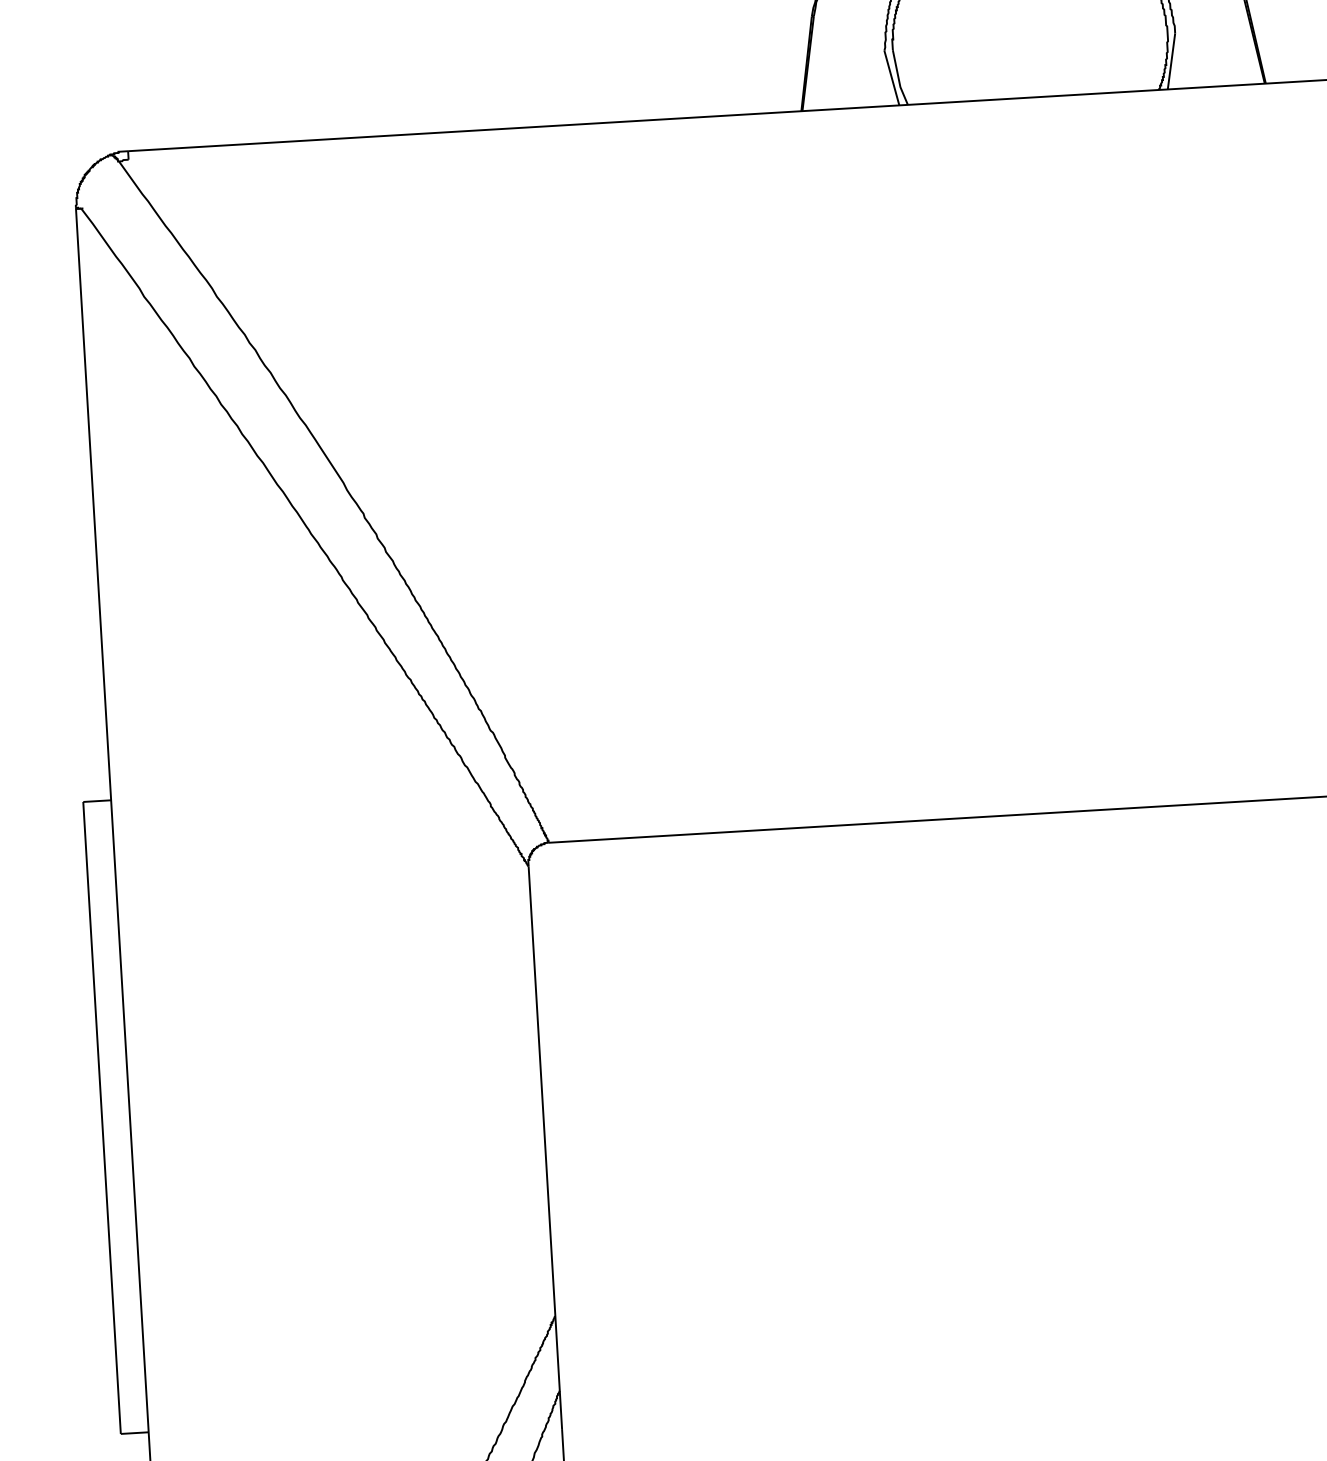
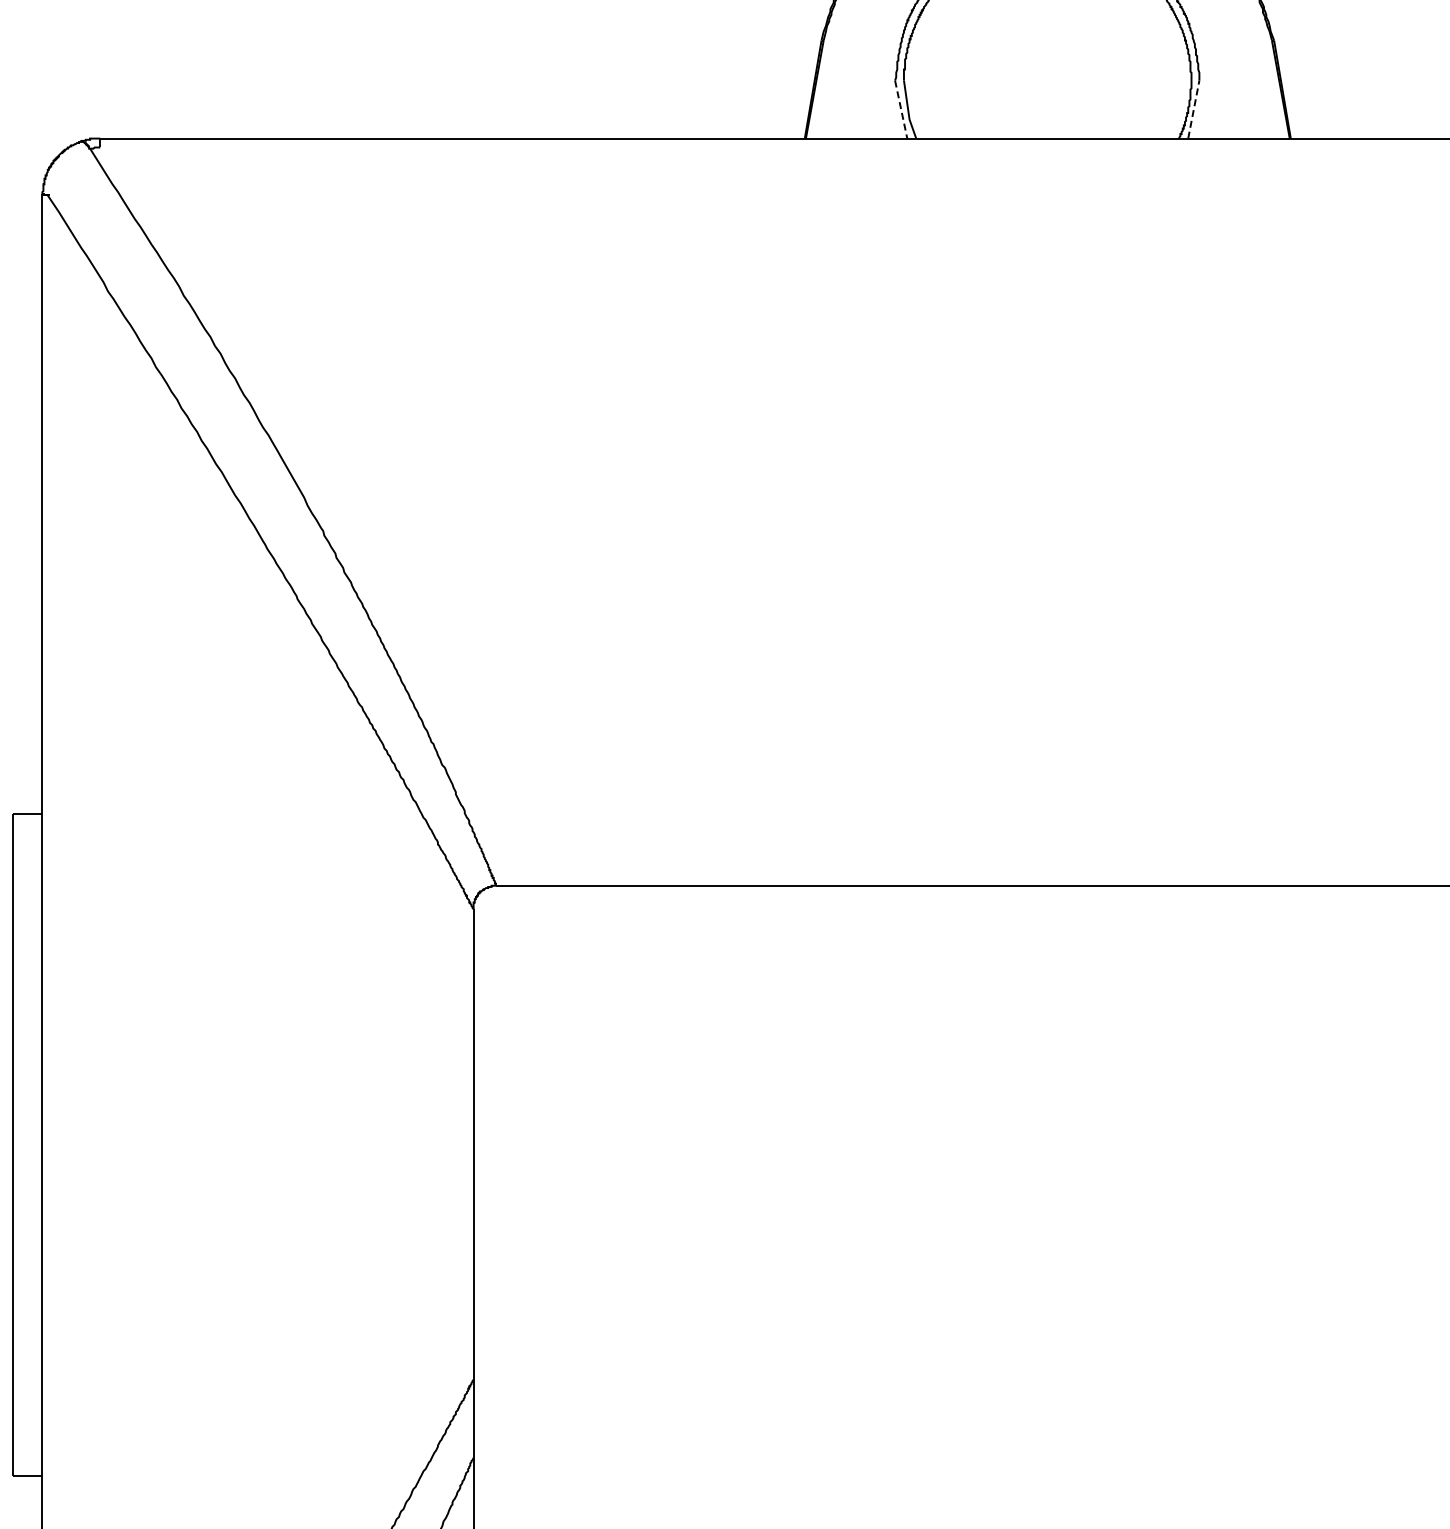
line: (1171, 61) -> (1193, 109), solid -> dashed
line: (892, 77) -> (901, 109), solid -> dashed

